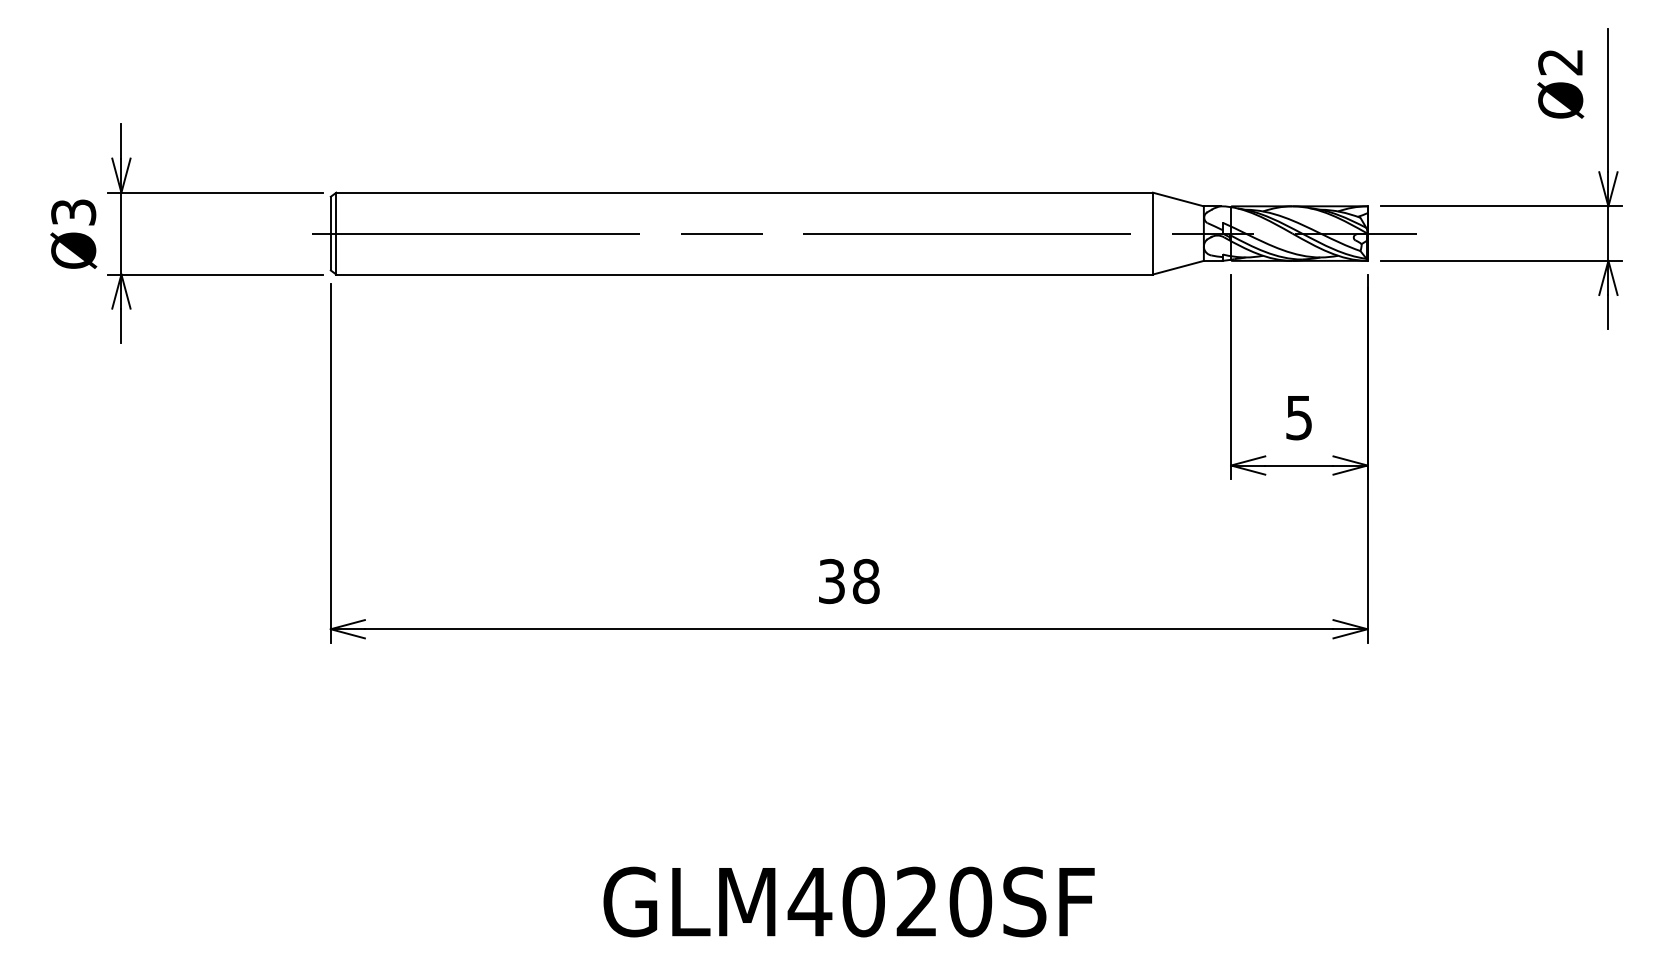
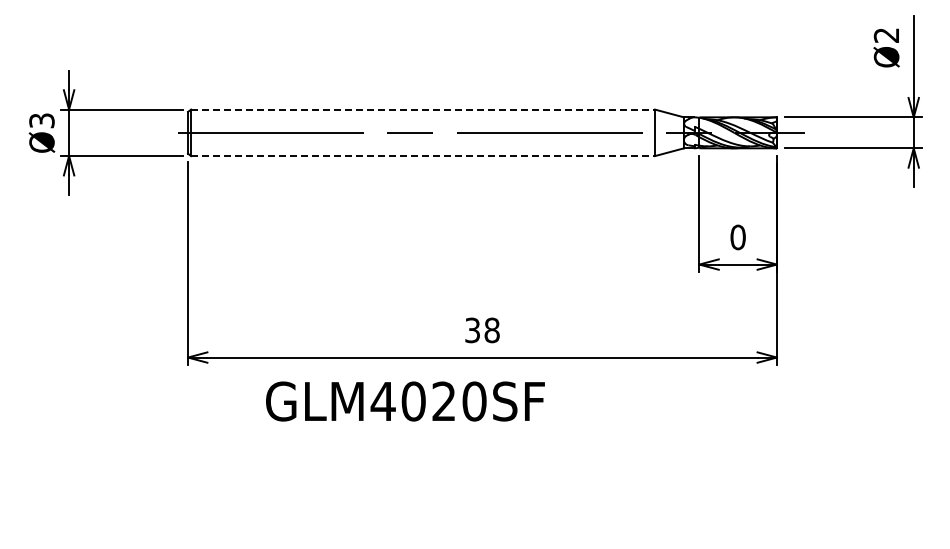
line: (745, 192) -> (423, 109), solid -> dashed
line: (745, 275) -> (423, 156), solid -> dashed
text: (1298, 417) -> (737, 237), 5 -> 0
text: (849, 901) -> (405, 401), moved

